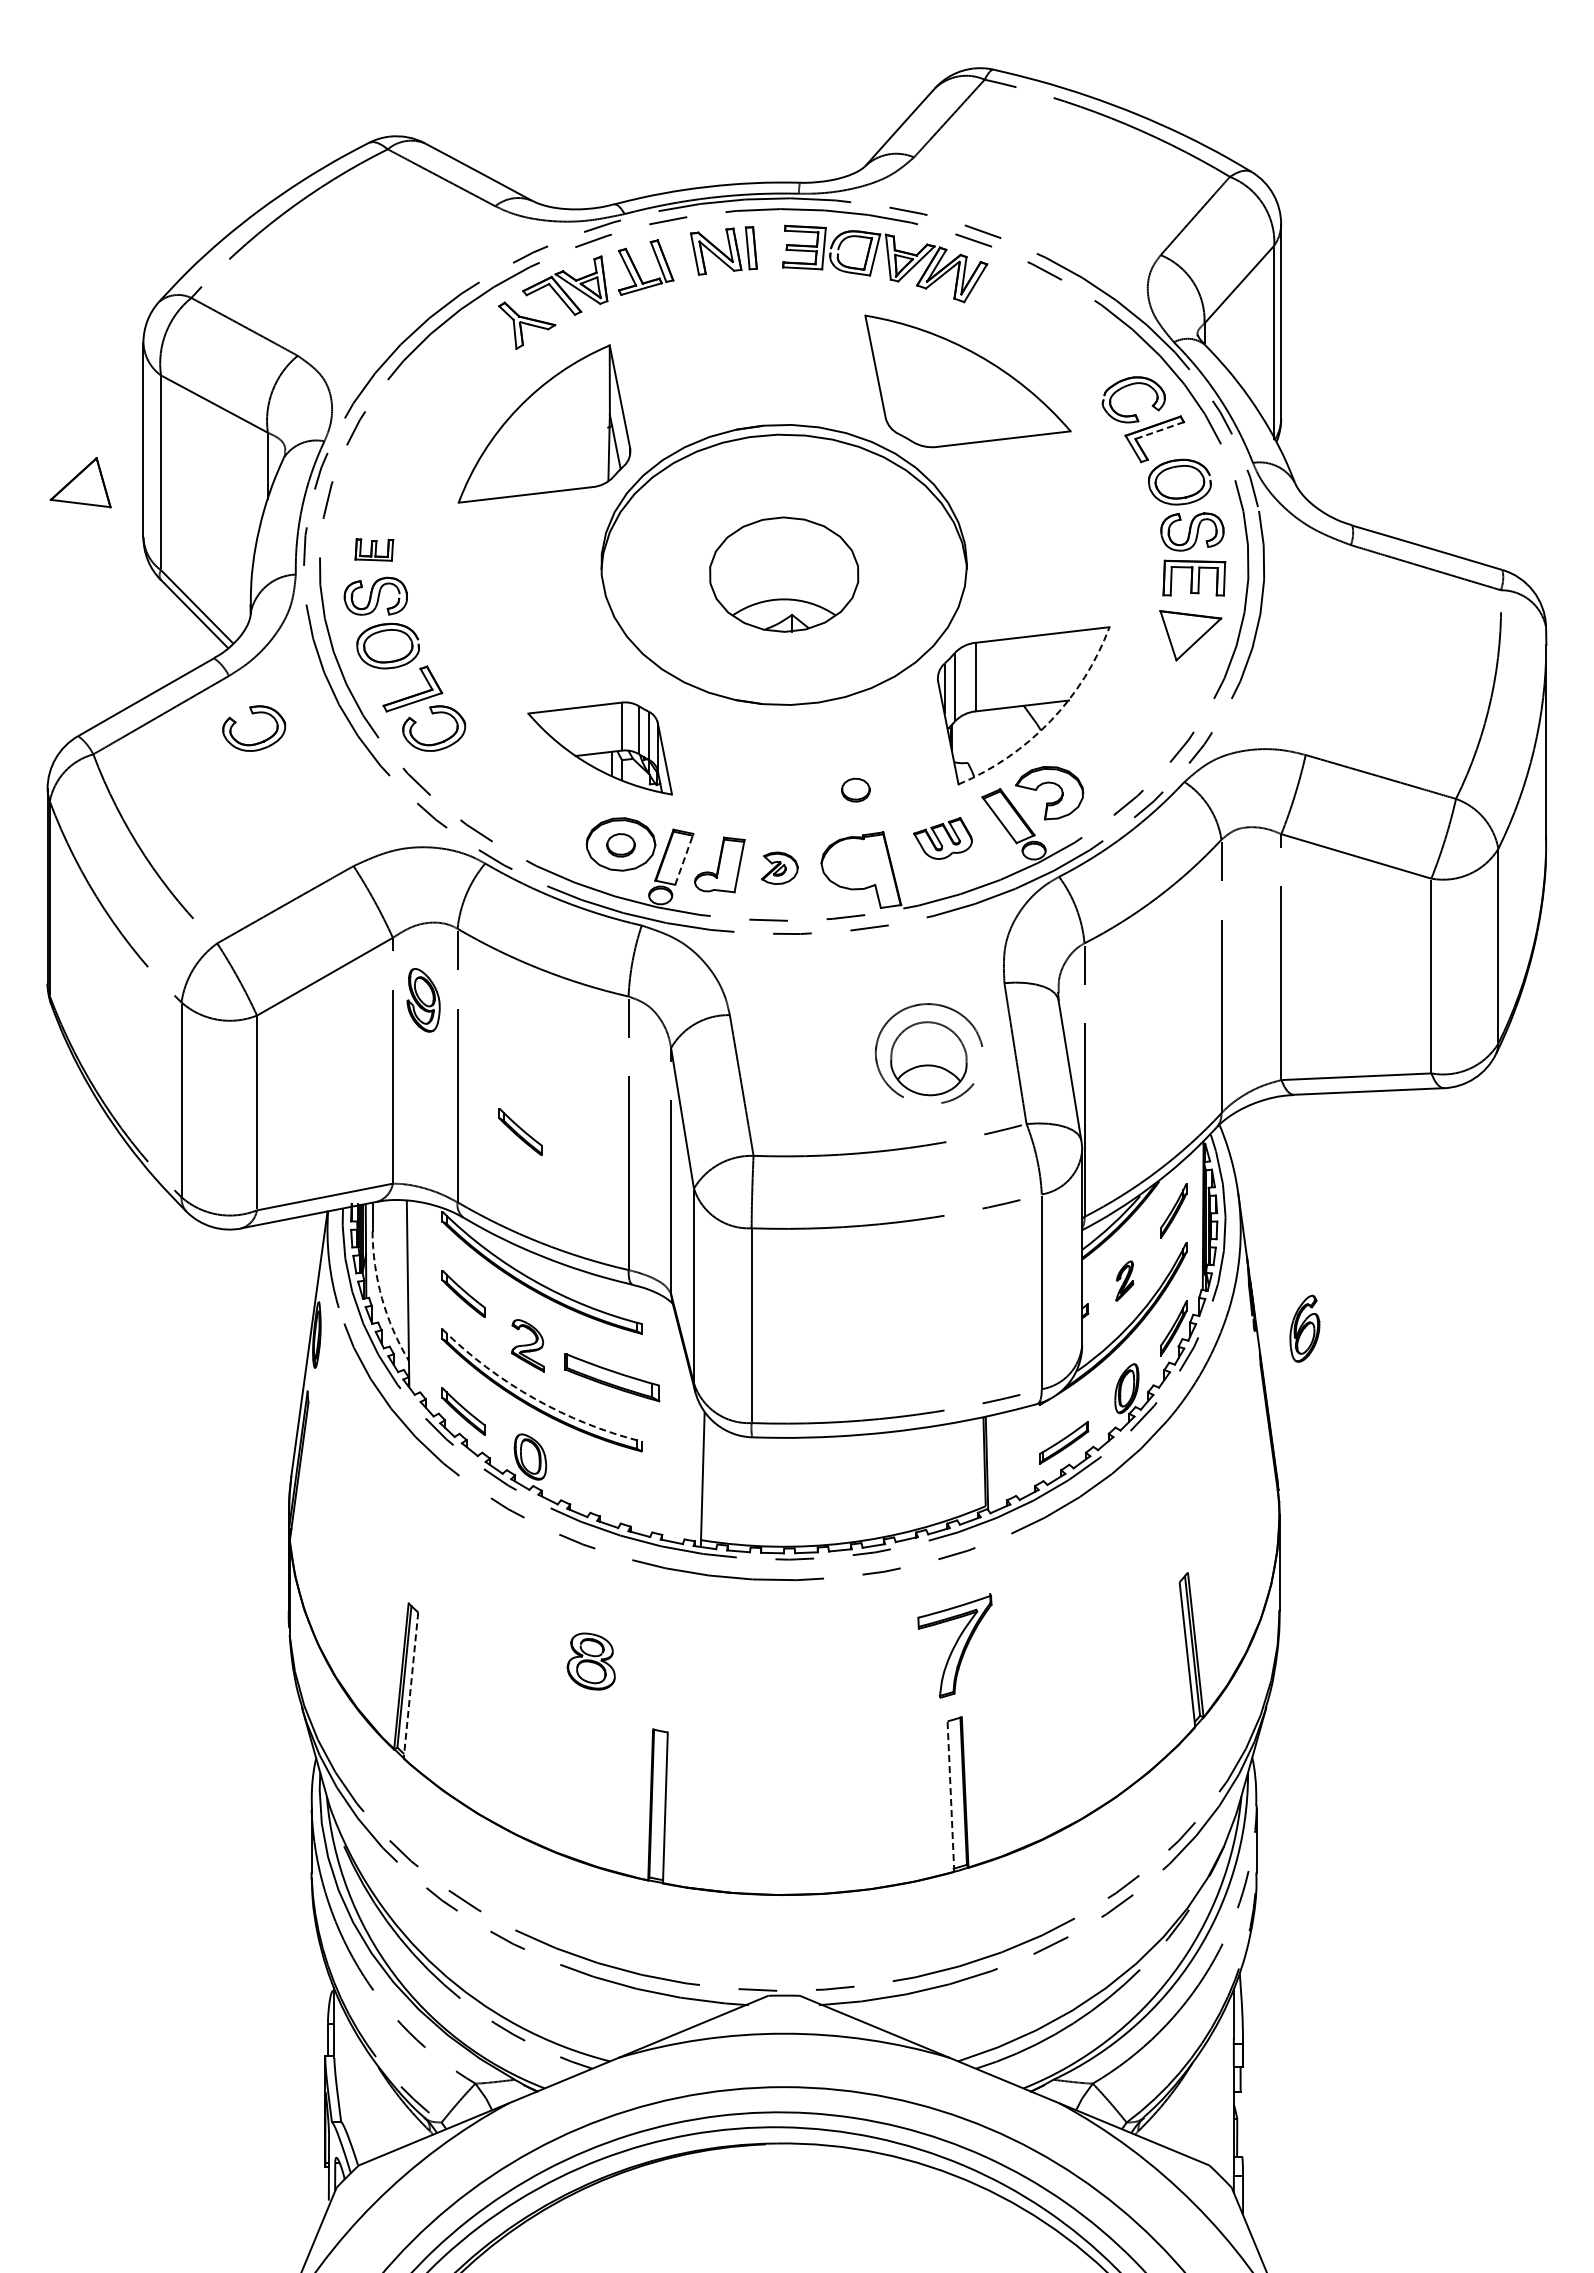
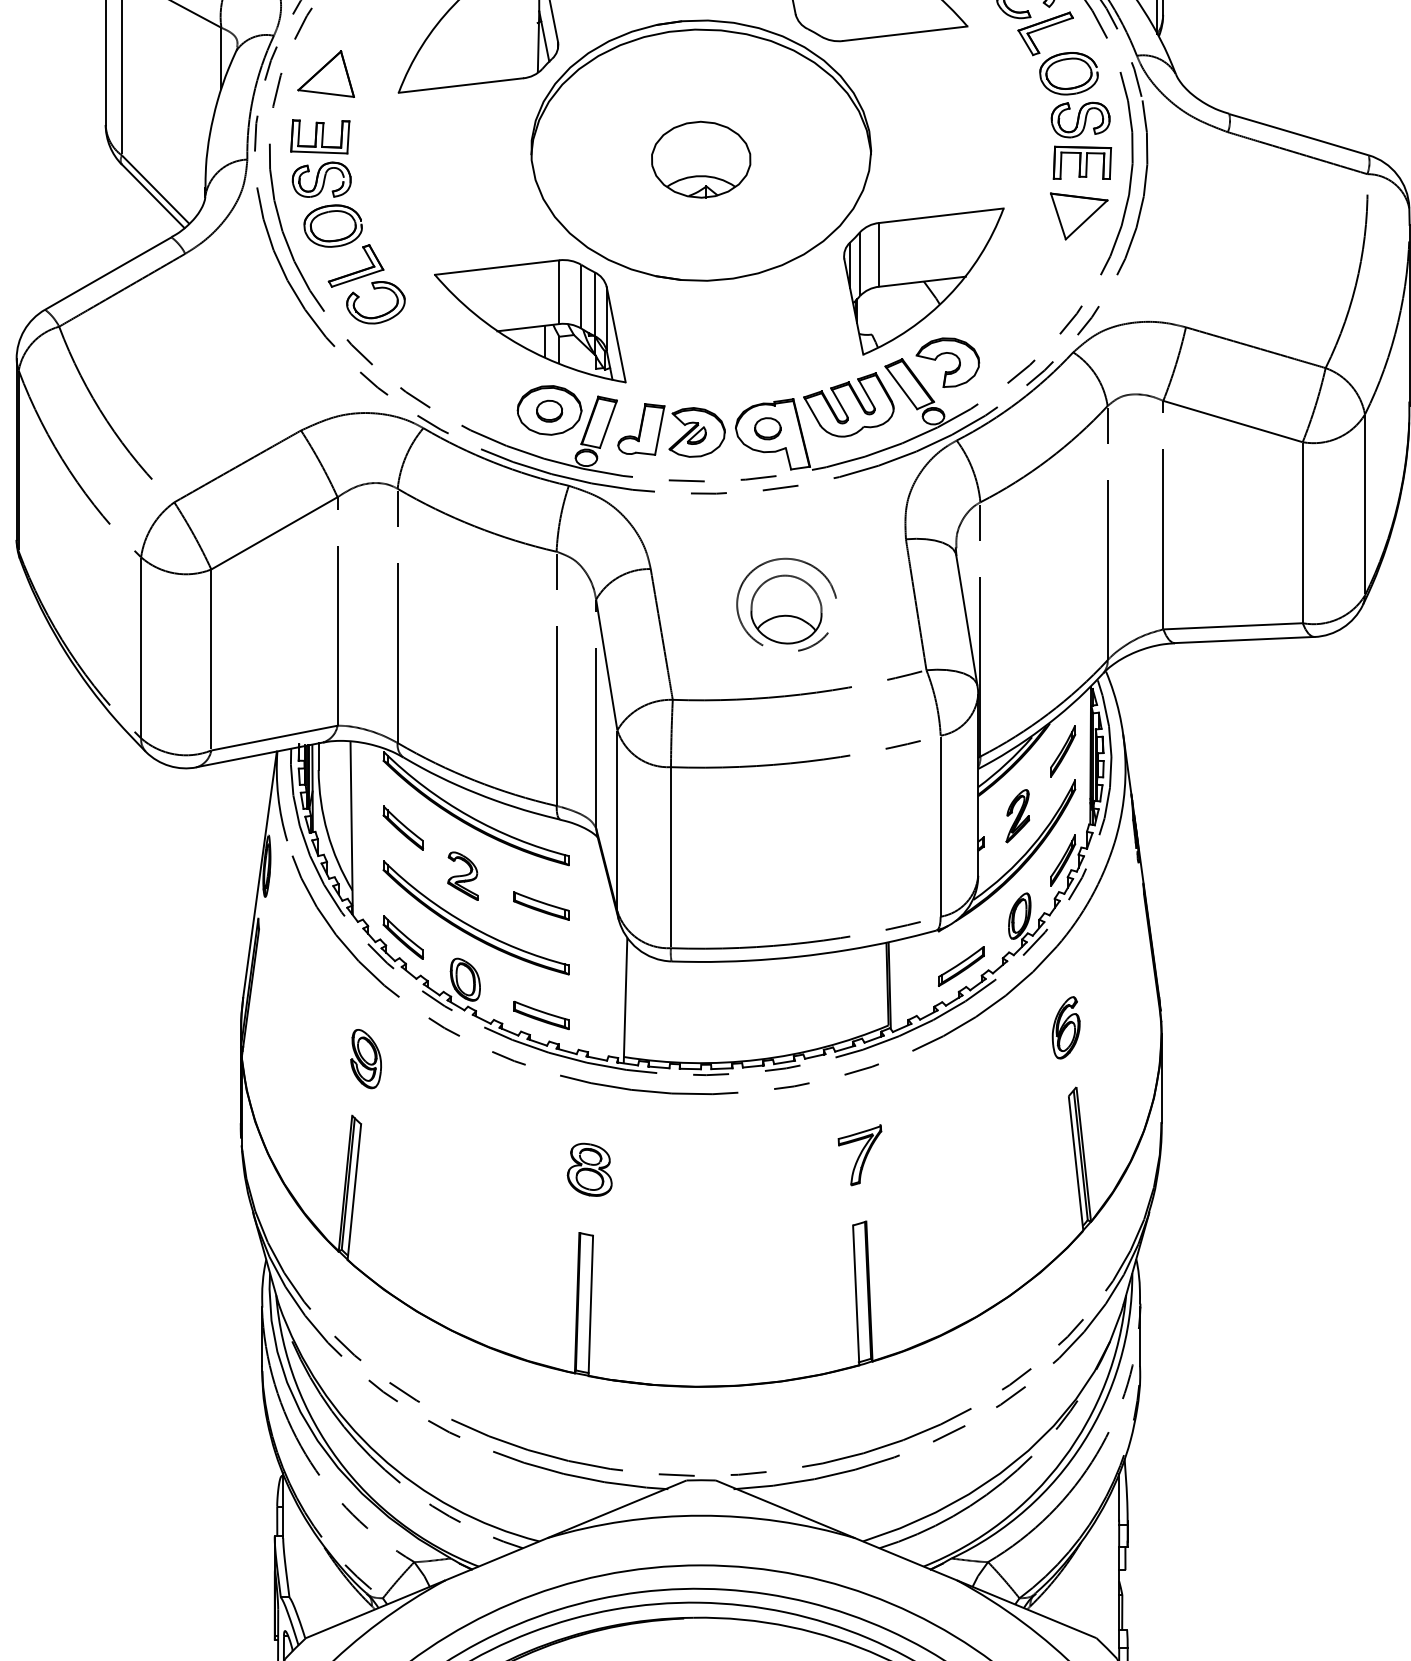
line: (1159, 430) -> (1050, 25), dashed -> solid
part: (80, 482) -> (326, 74), moved
part: (374, 549) -> (320, 136), size x1.67
part: (783, 574) -> (700, 159), size x0.71
part: (253, 714) -> (208, 289), removed
arc: (1050, 721) -> (948, 296), dashed -> solid
part: (599, 748) -> (529, 321), size x1.43
part: (855, 789) -> (767, 428), moved
part: (942, 838) -> (848, 404), size x1.67
line: (684, 858) -> (608, 423), dashed -> solid
part: (779, 868) -> (696, 432), size x1.67
part: (423, 1000) -> (366, 1059), moved
part: (928, 1053) -> (786, 604), moved
part: (520, 1131) -> (456, 677), removed
part: (1124, 1281) -> (1017, 816), size x1.43
arc: (382, 1298) -> (327, 832), dashed -> solid
part: (1304, 1328) -> (1065, 1027), moved
part: (611, 1377) -> (540, 905), size x0.62
arc: (534, 1398) -> (469, 925), dashed -> solid
part: (611, 1495) -> (540, 1015), added
part: (954, 1645) -> (859, 1154), size x0.62
part: (590, 1661) -> (589, 1169), moved
line: (410, 1686) -> (353, 1193), dashed -> solid
line: (950, 1796) -> (855, 1295), dashed -> solid

